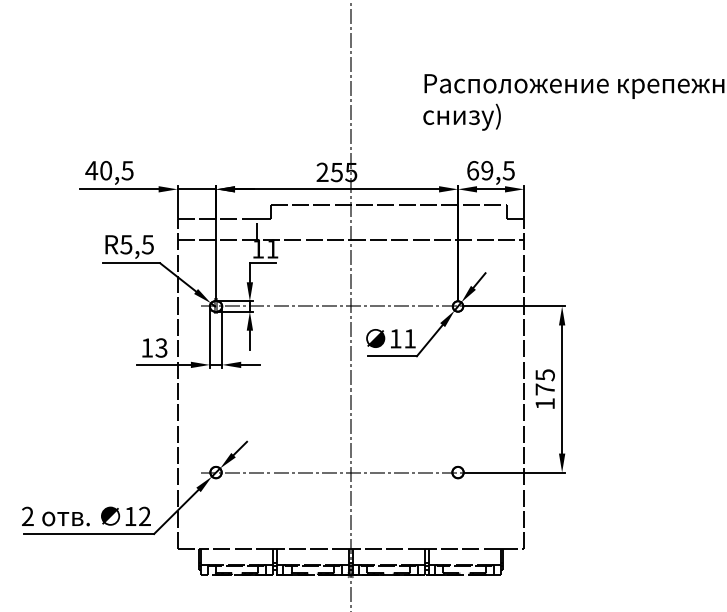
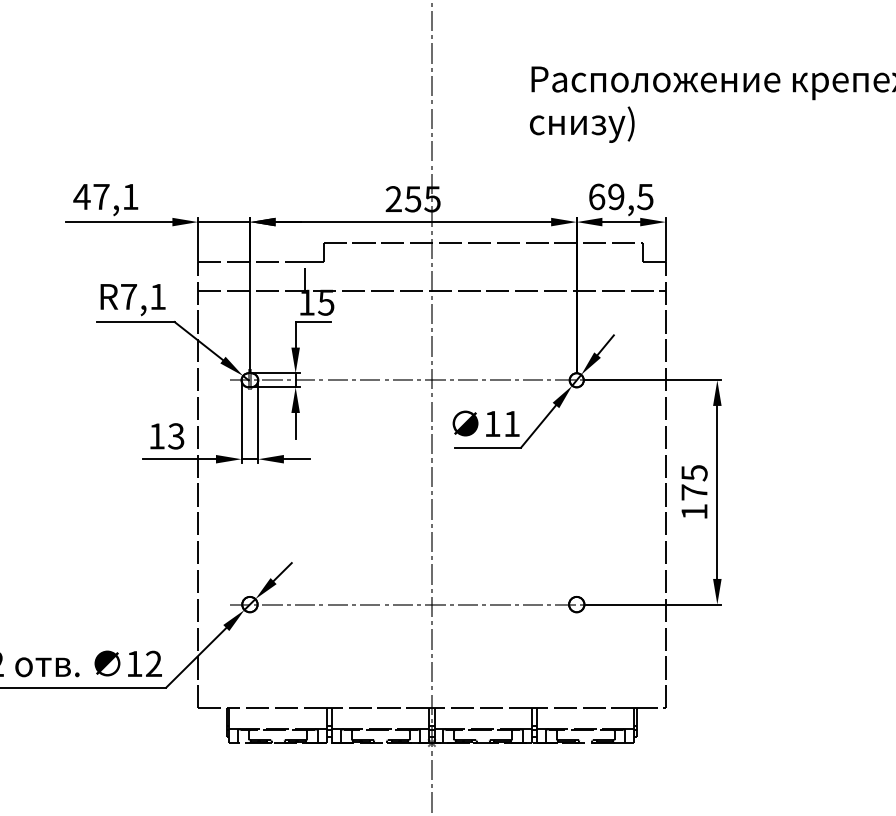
text: (116, 170) -> (115, 196), 40,5 -> 47,1
text: (136, 244) -> (142, 296), R5,5 -> R7,1
text: (272, 249) -> (326, 303), 11 -> 15

